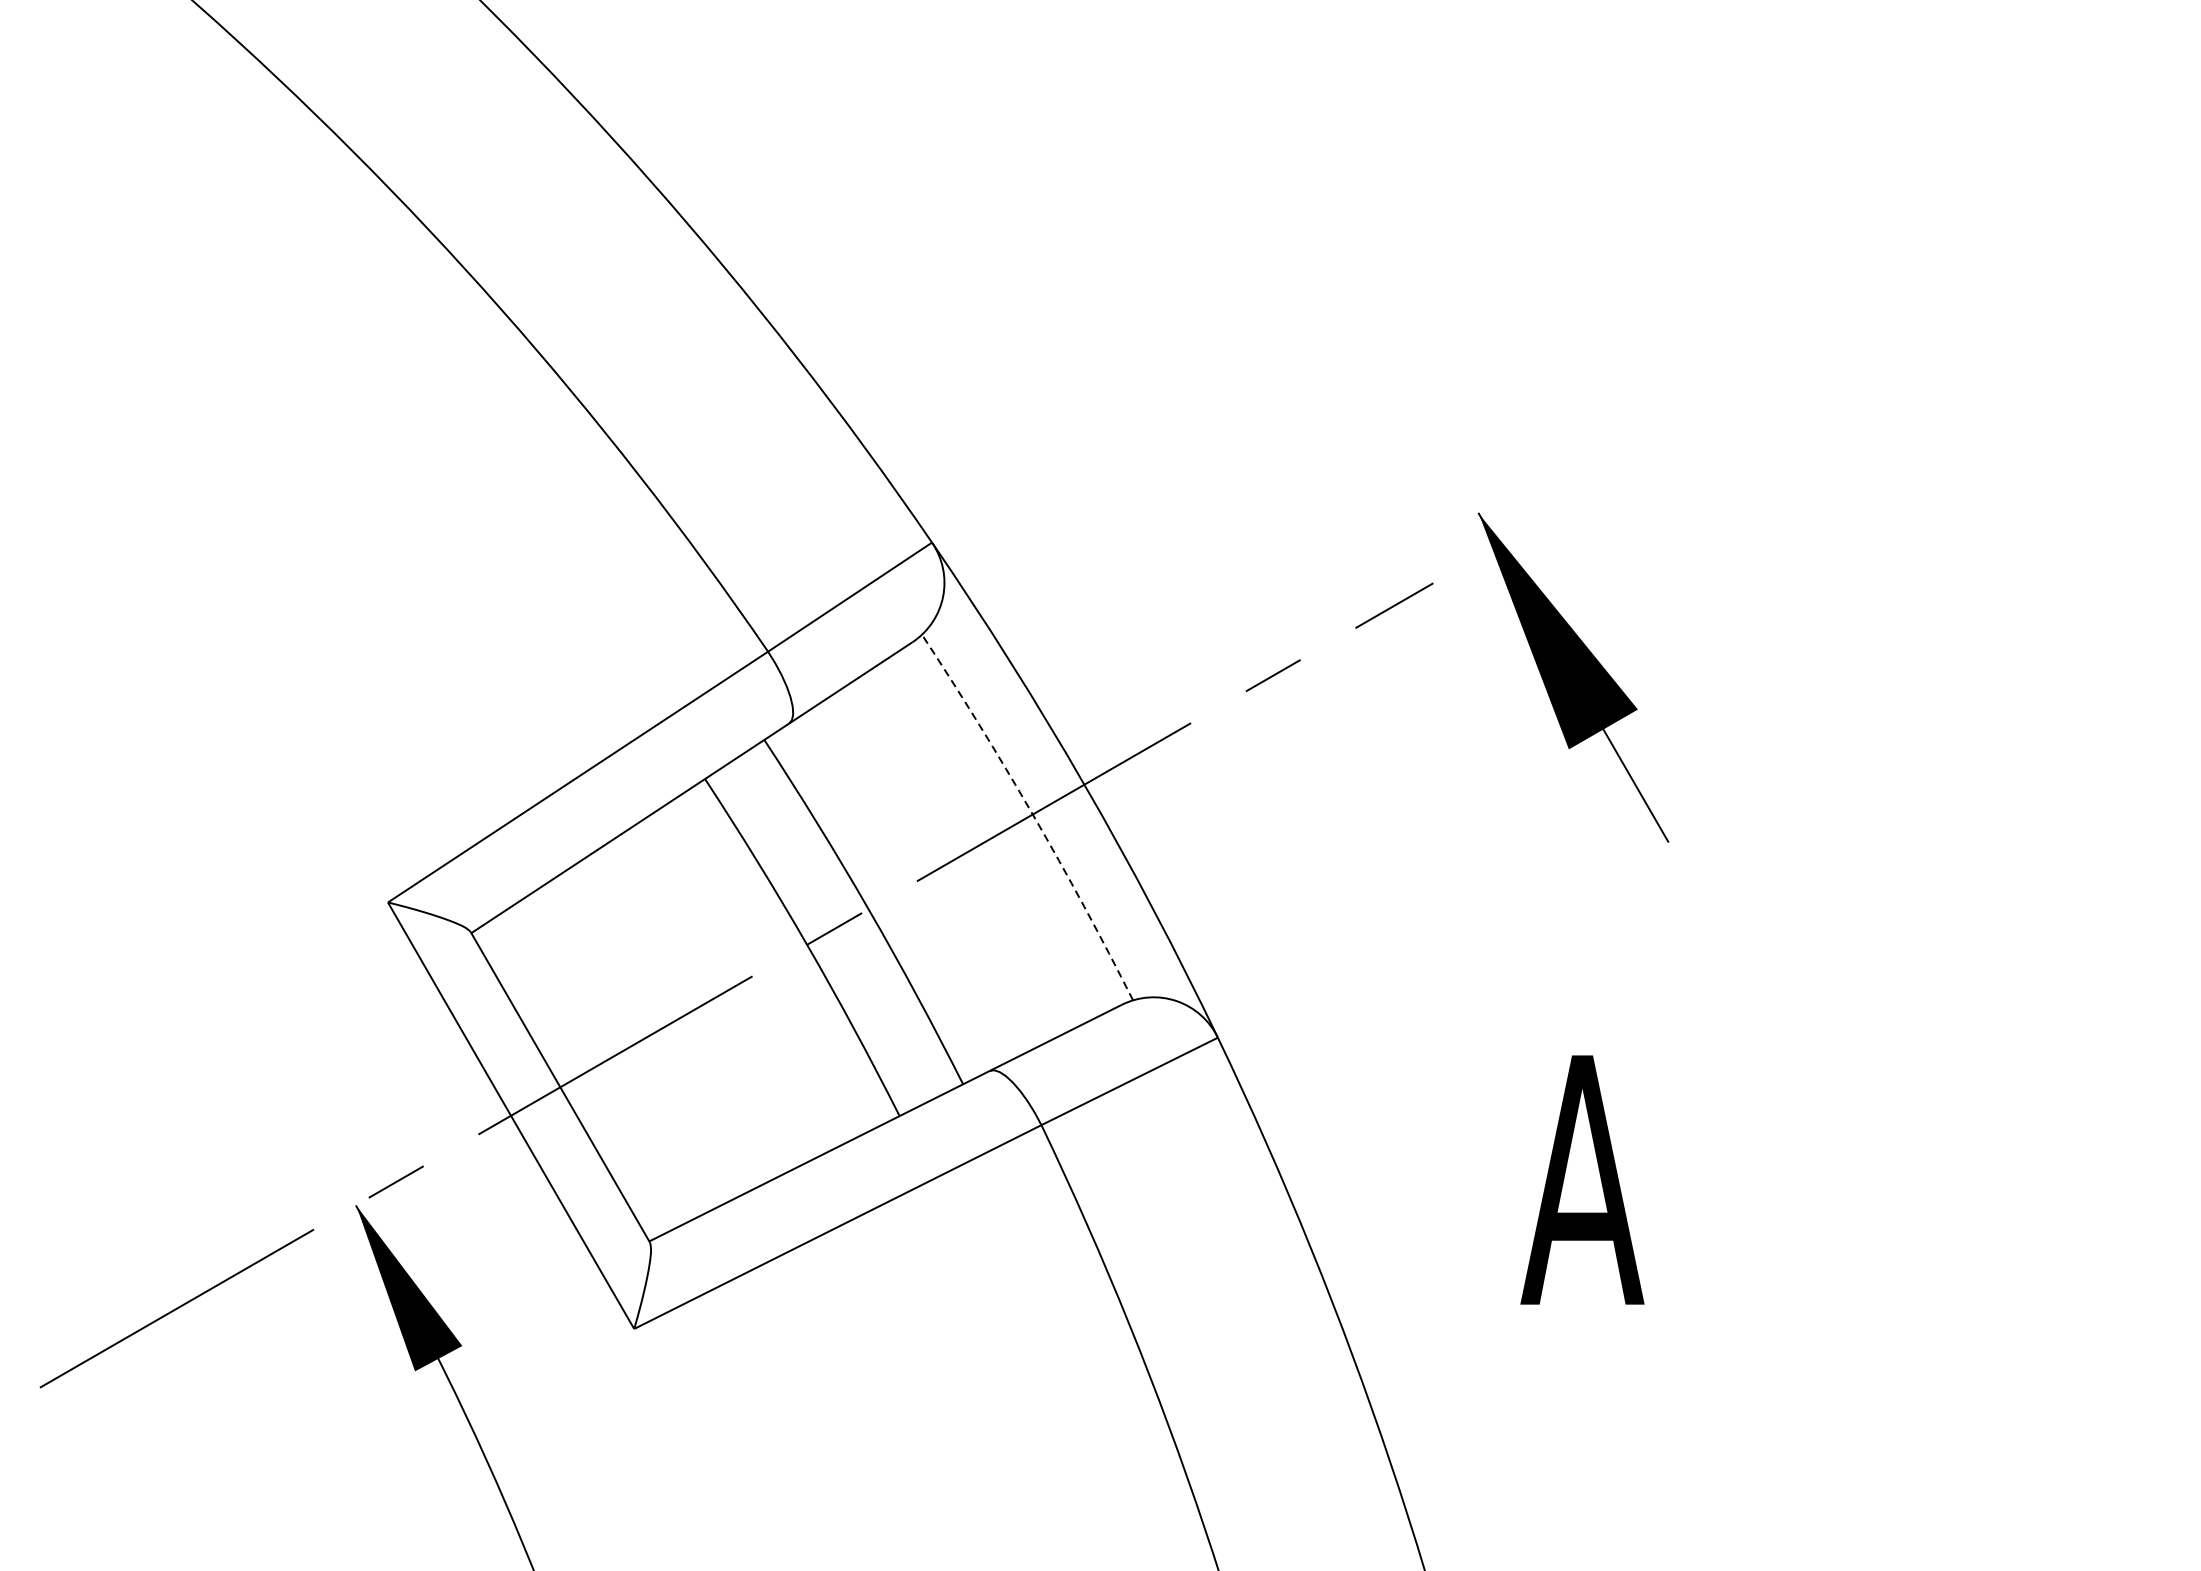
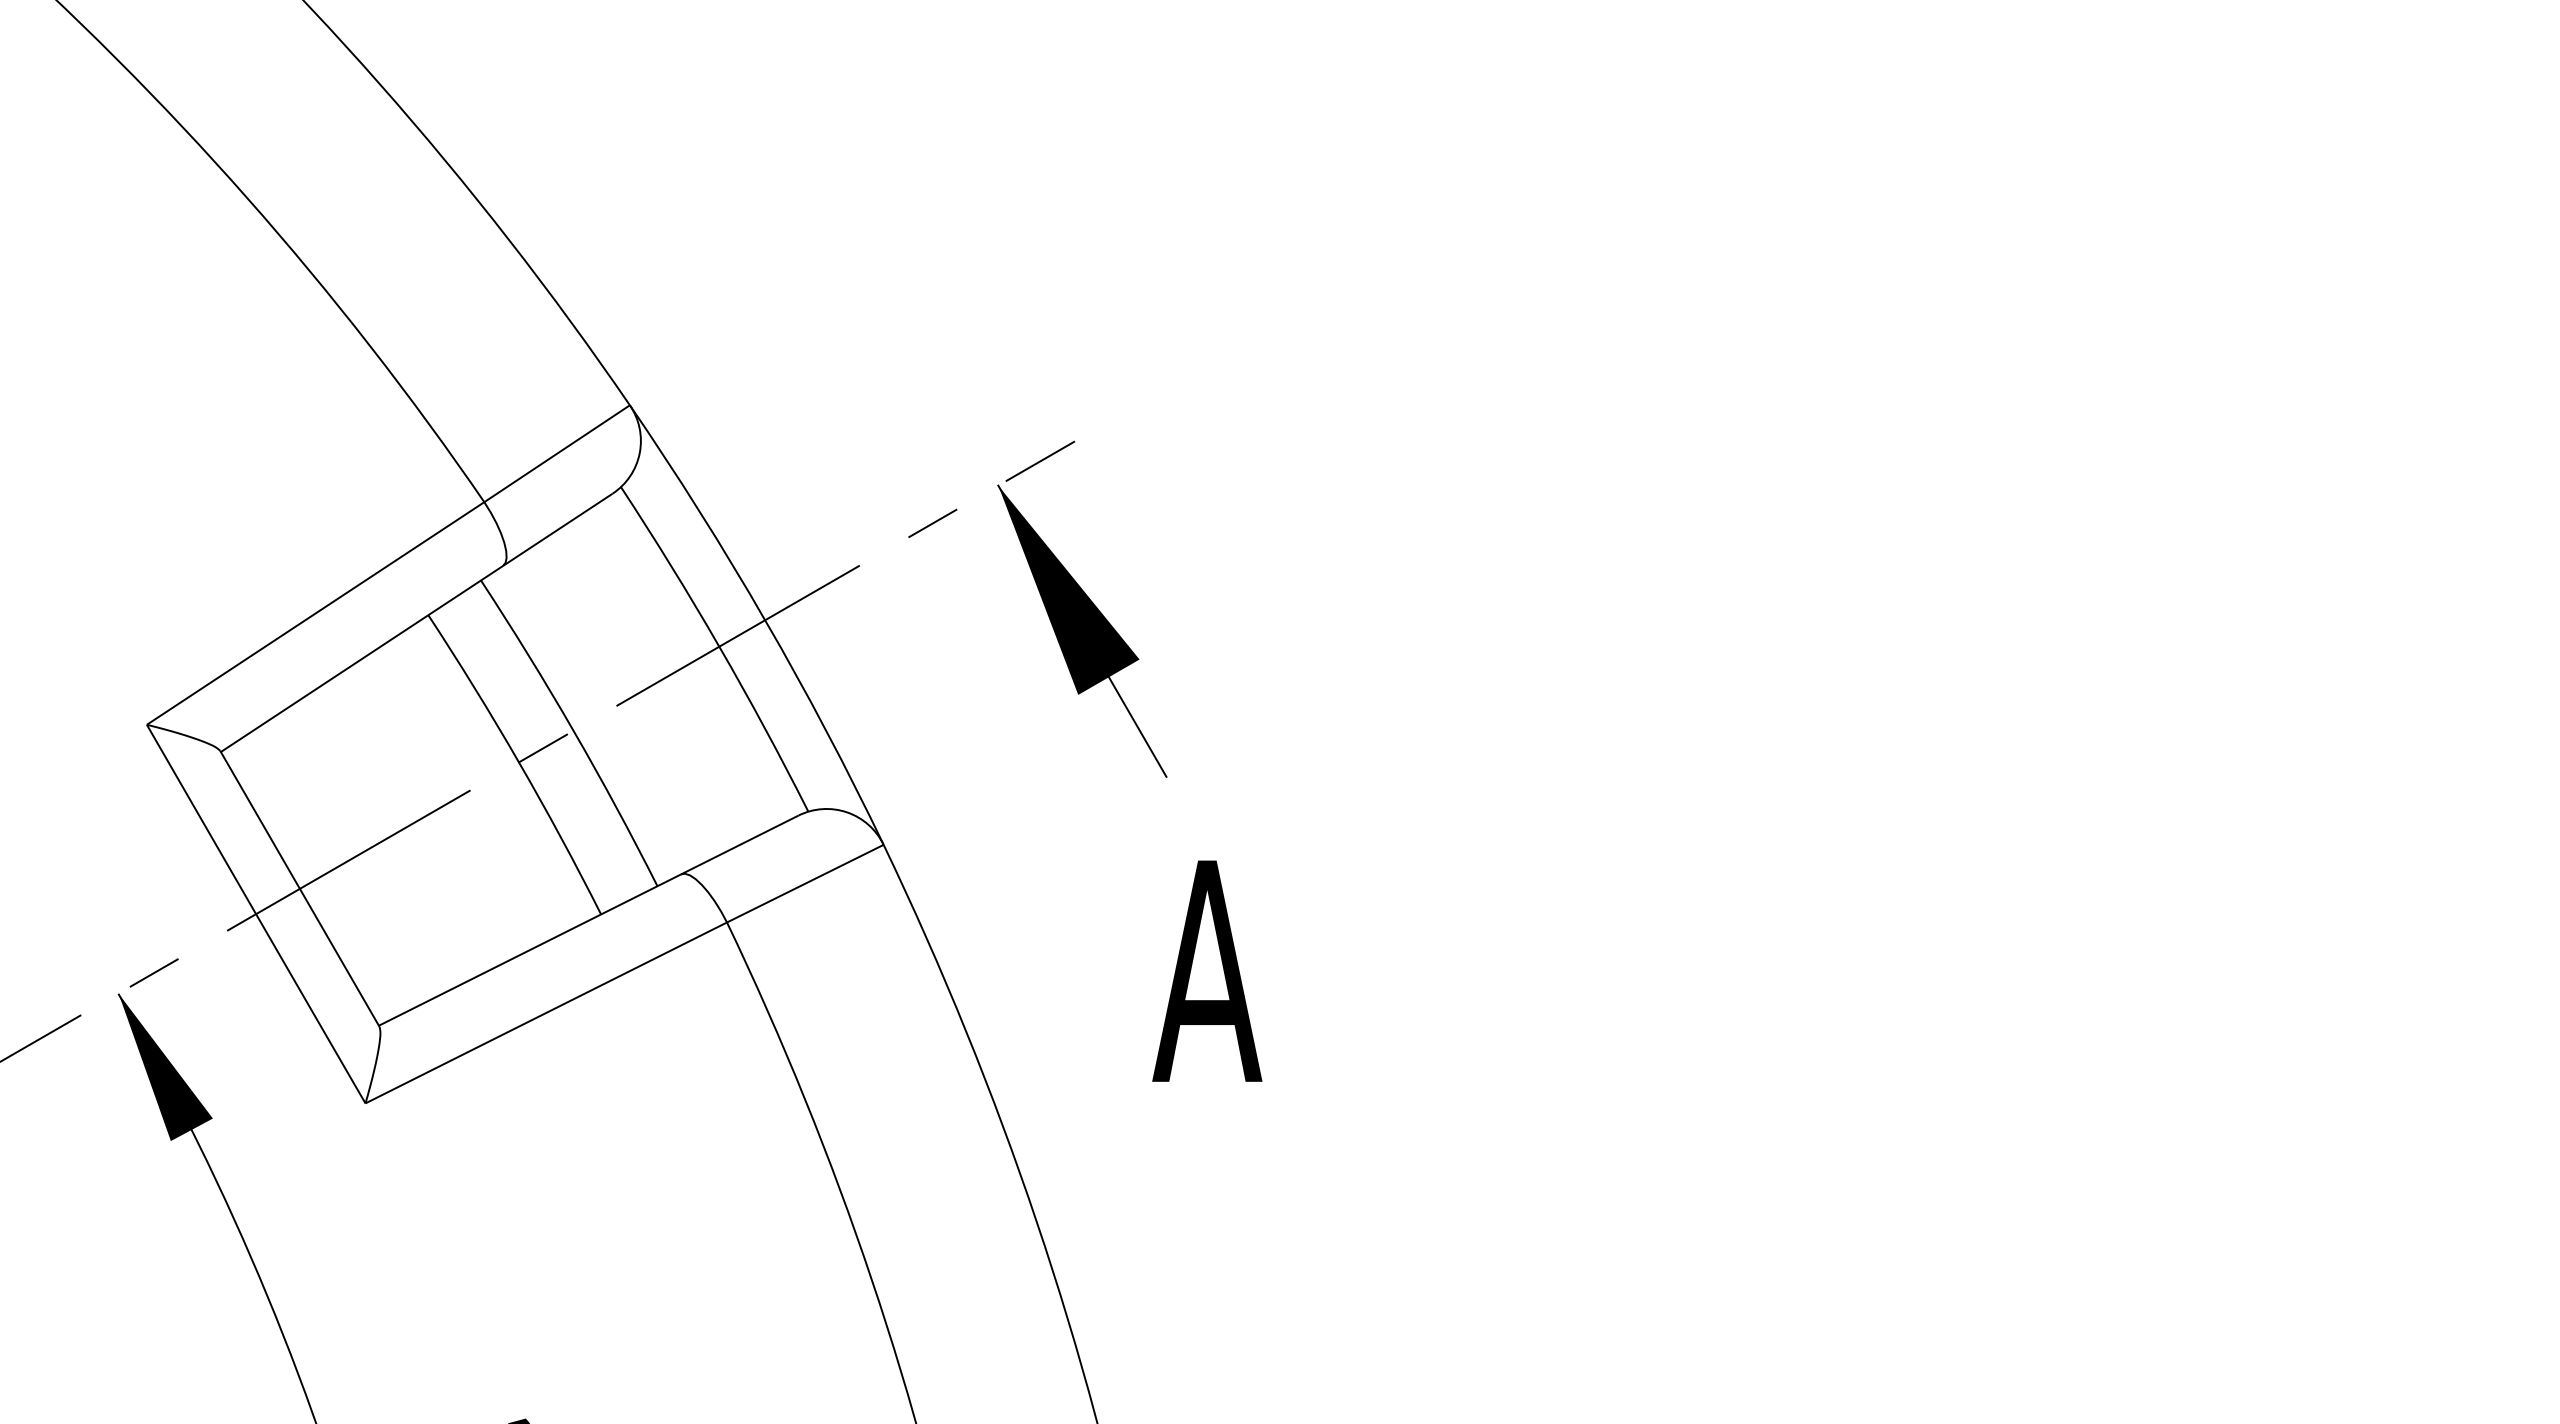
part: (1573, 676) -> (1082, 630), moved
arc: (1032, 814) -> (719, 646), dashed -> solid

